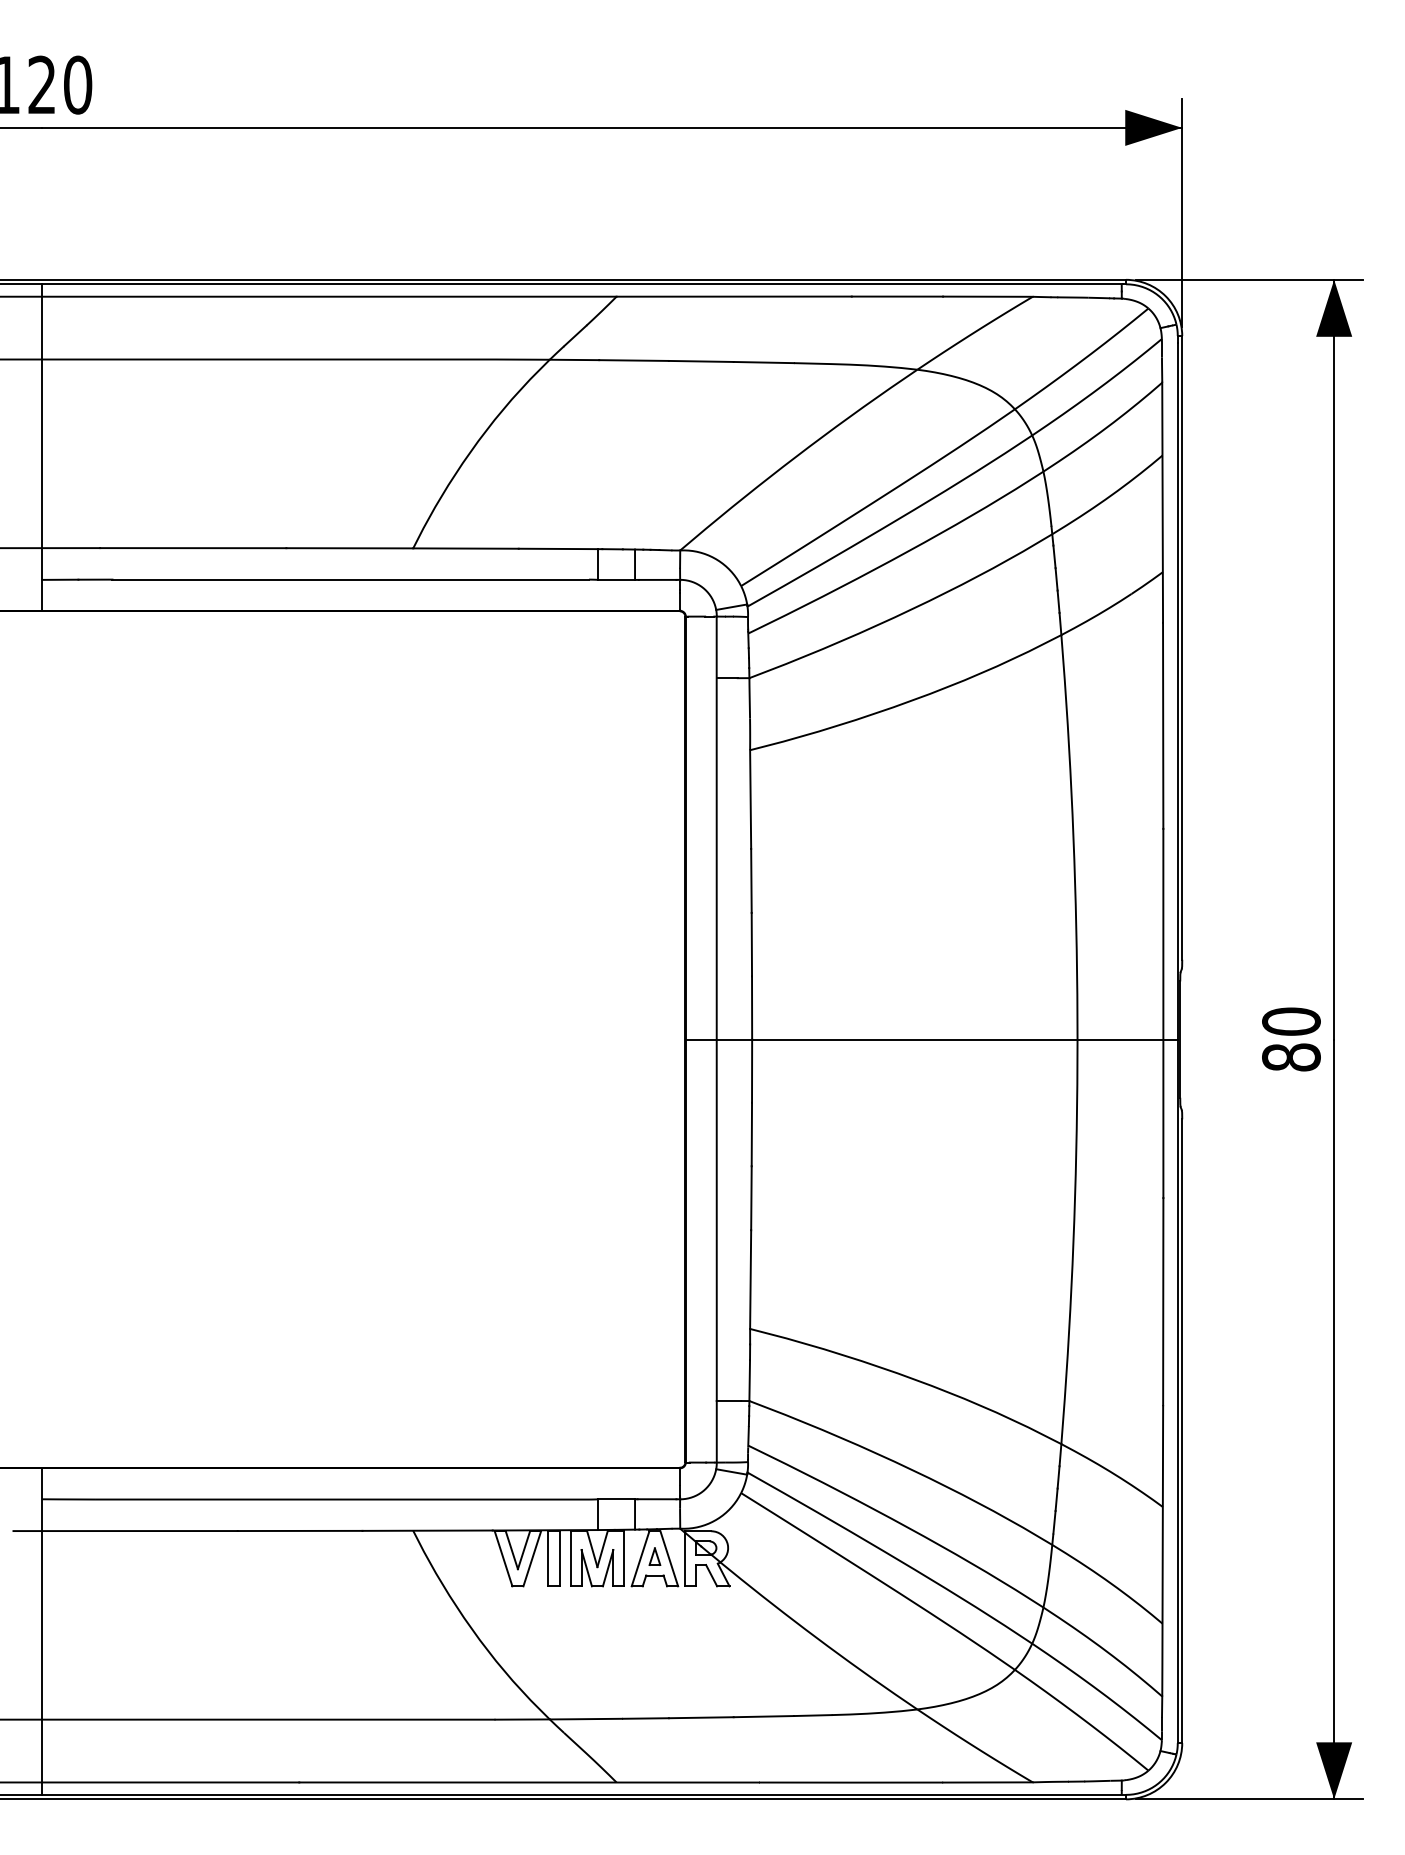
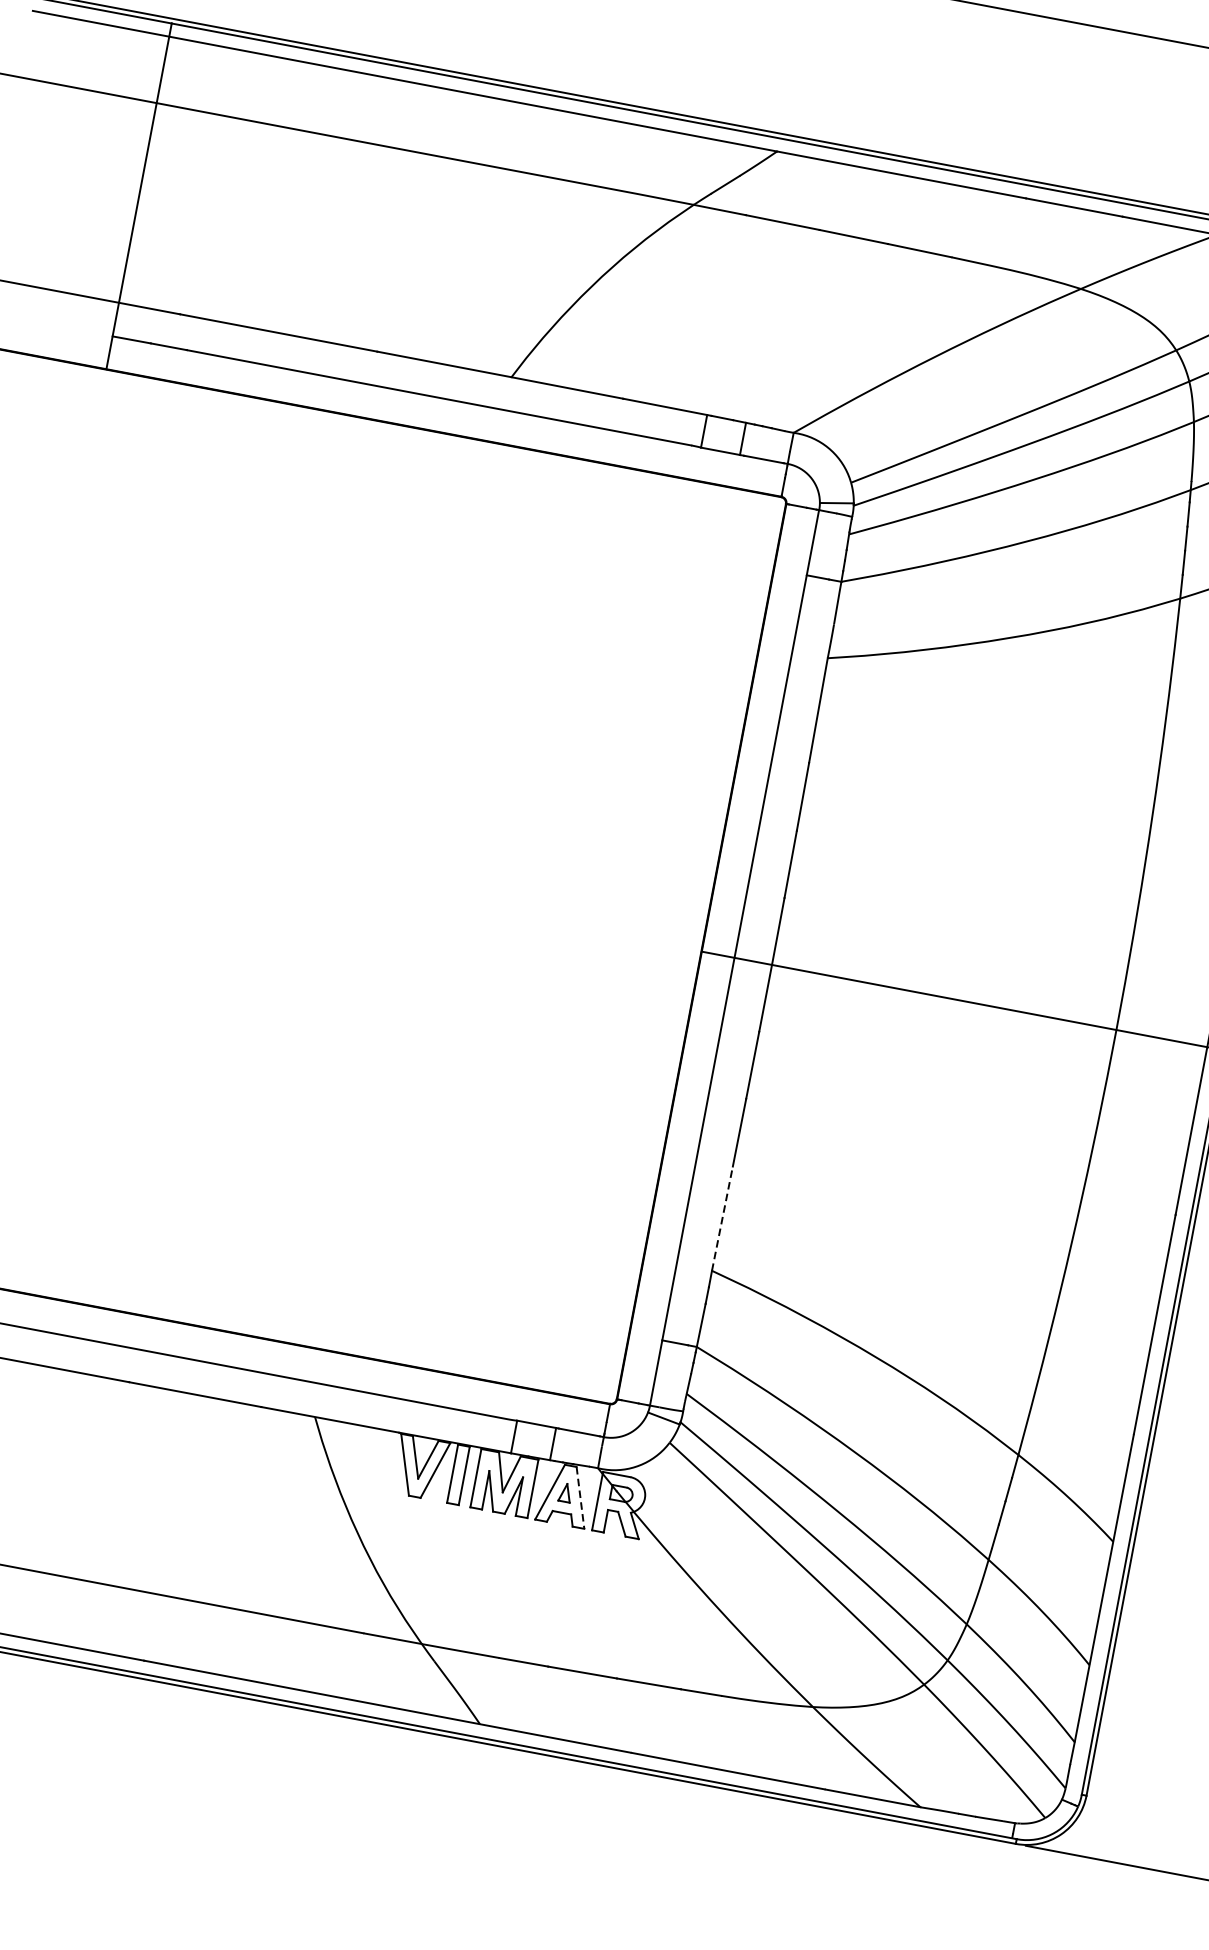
line: (750, 1279) -> (722, 1218), solid -> dashed
line: (669, 1558) -> (580, 1497), solid -> dashed

